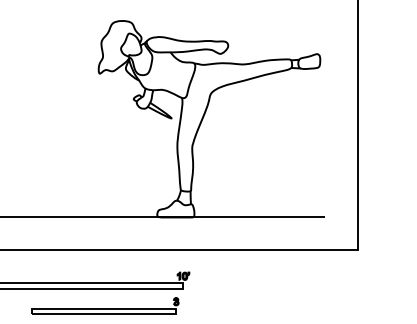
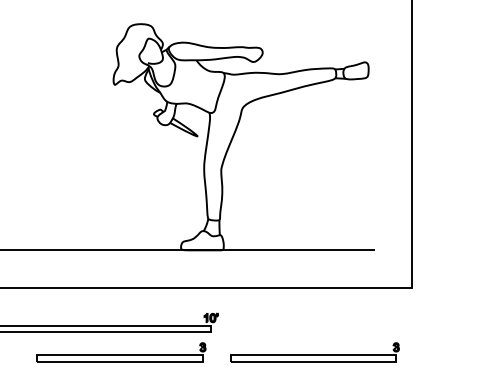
part: (273, 305) -> (314, 351), added

